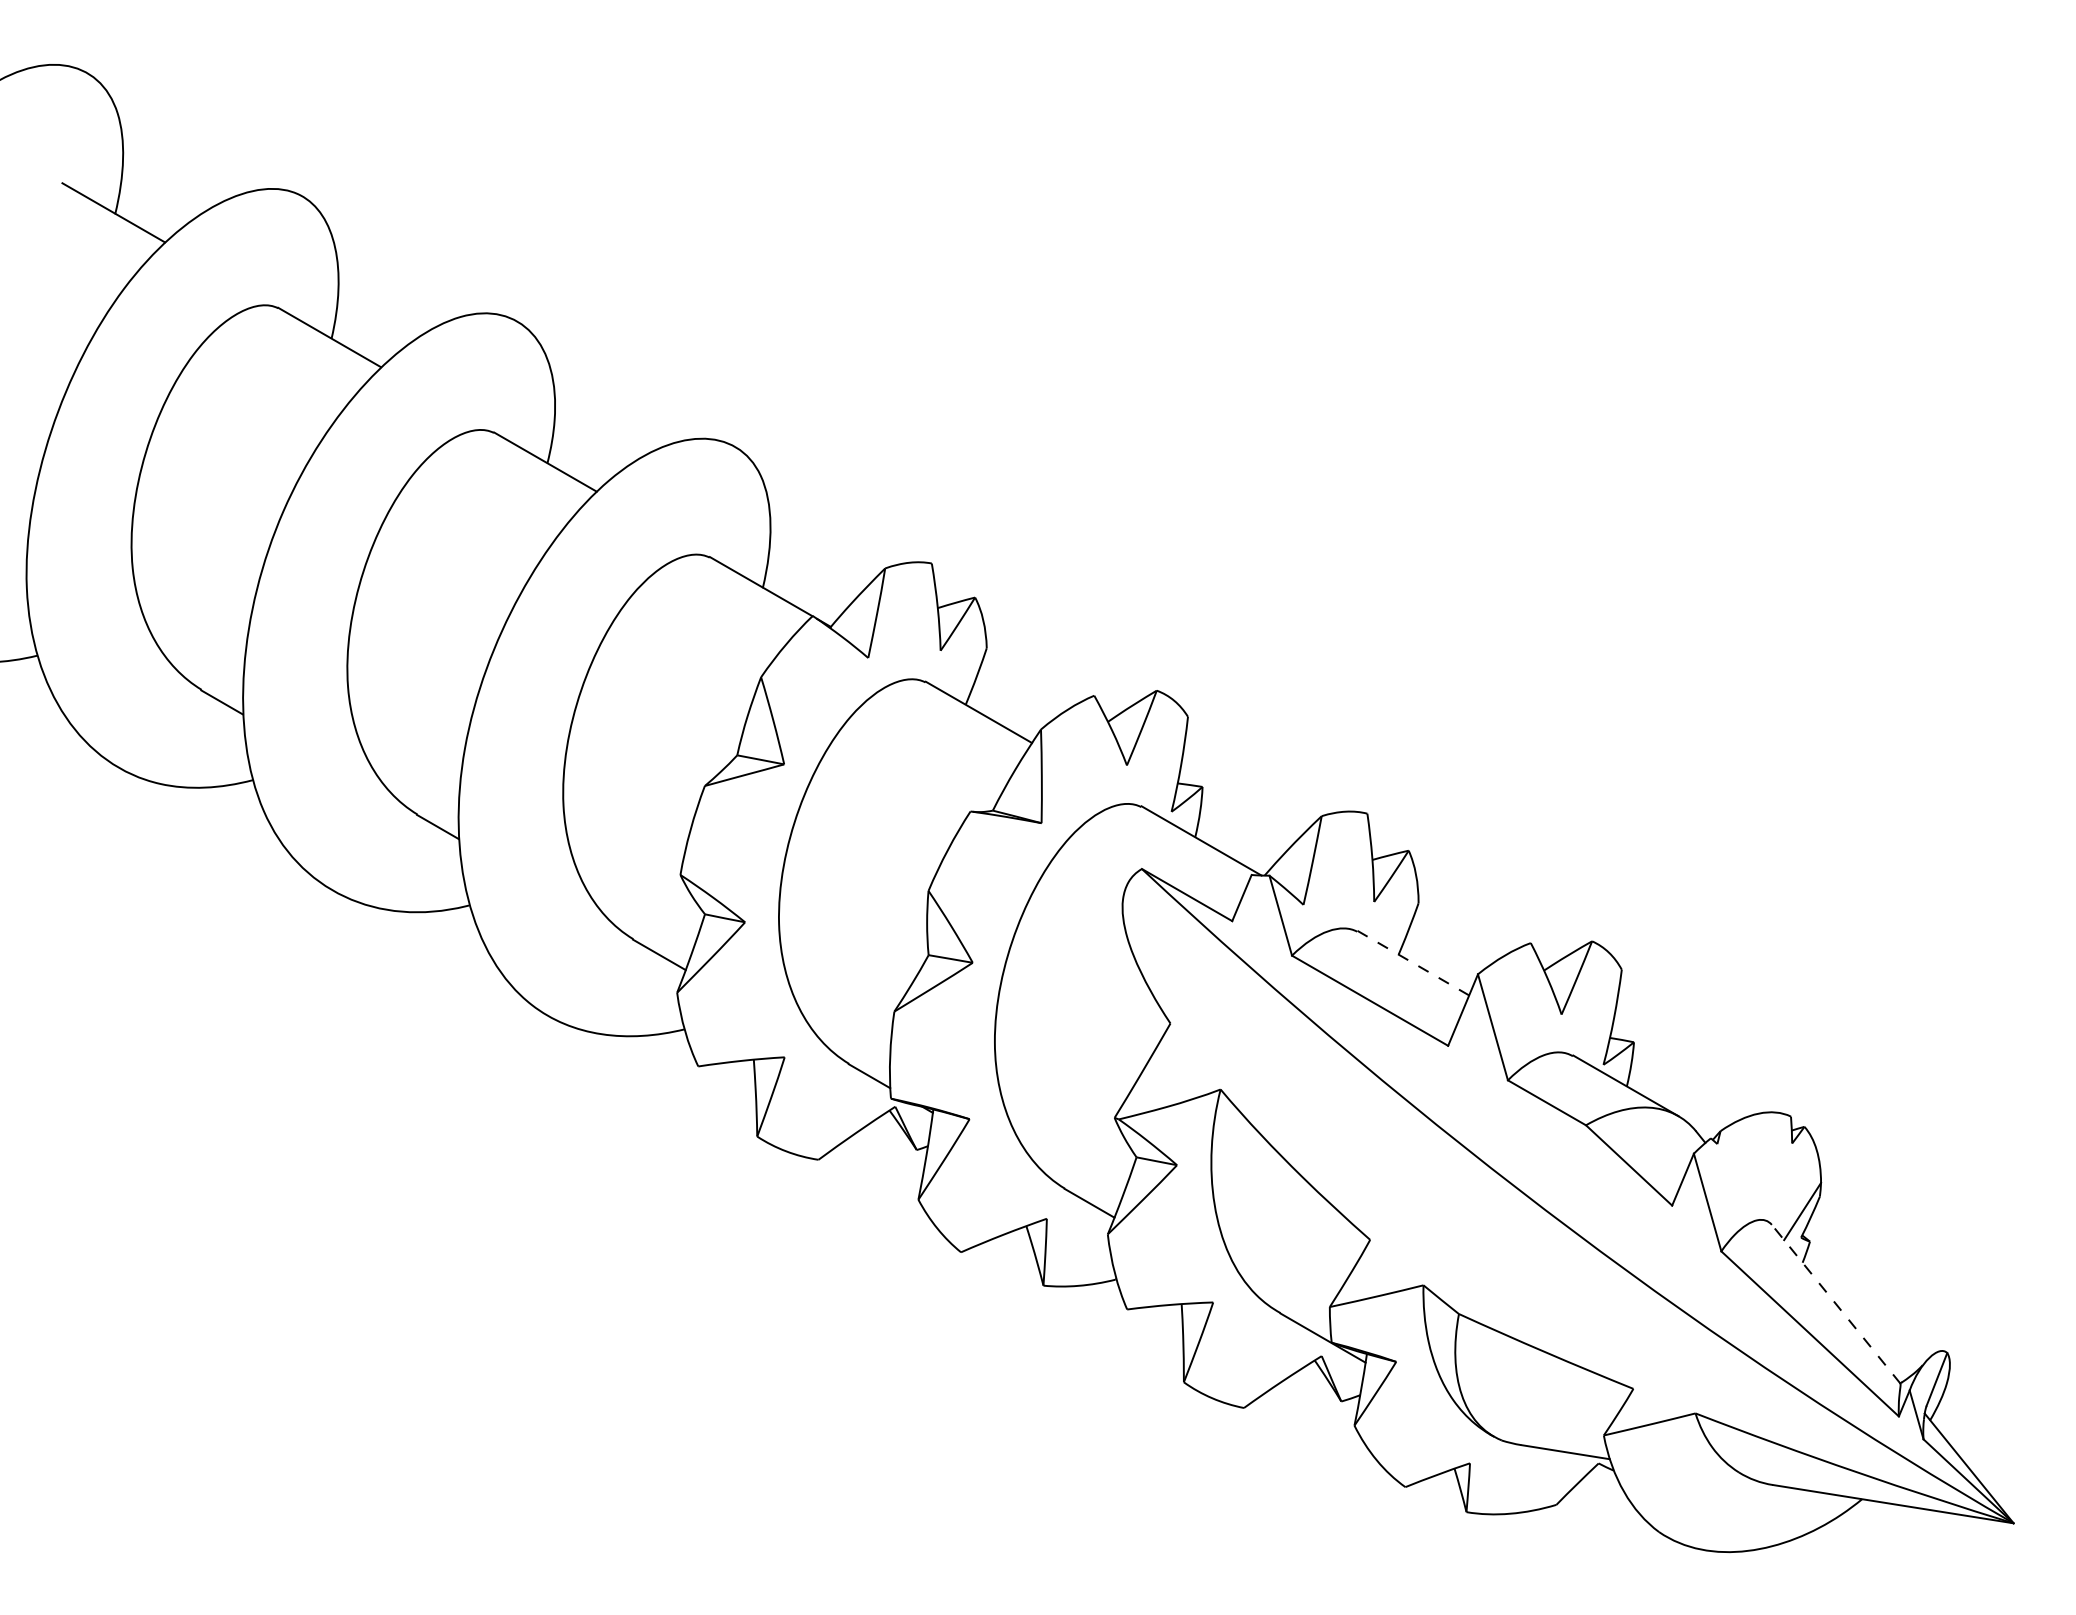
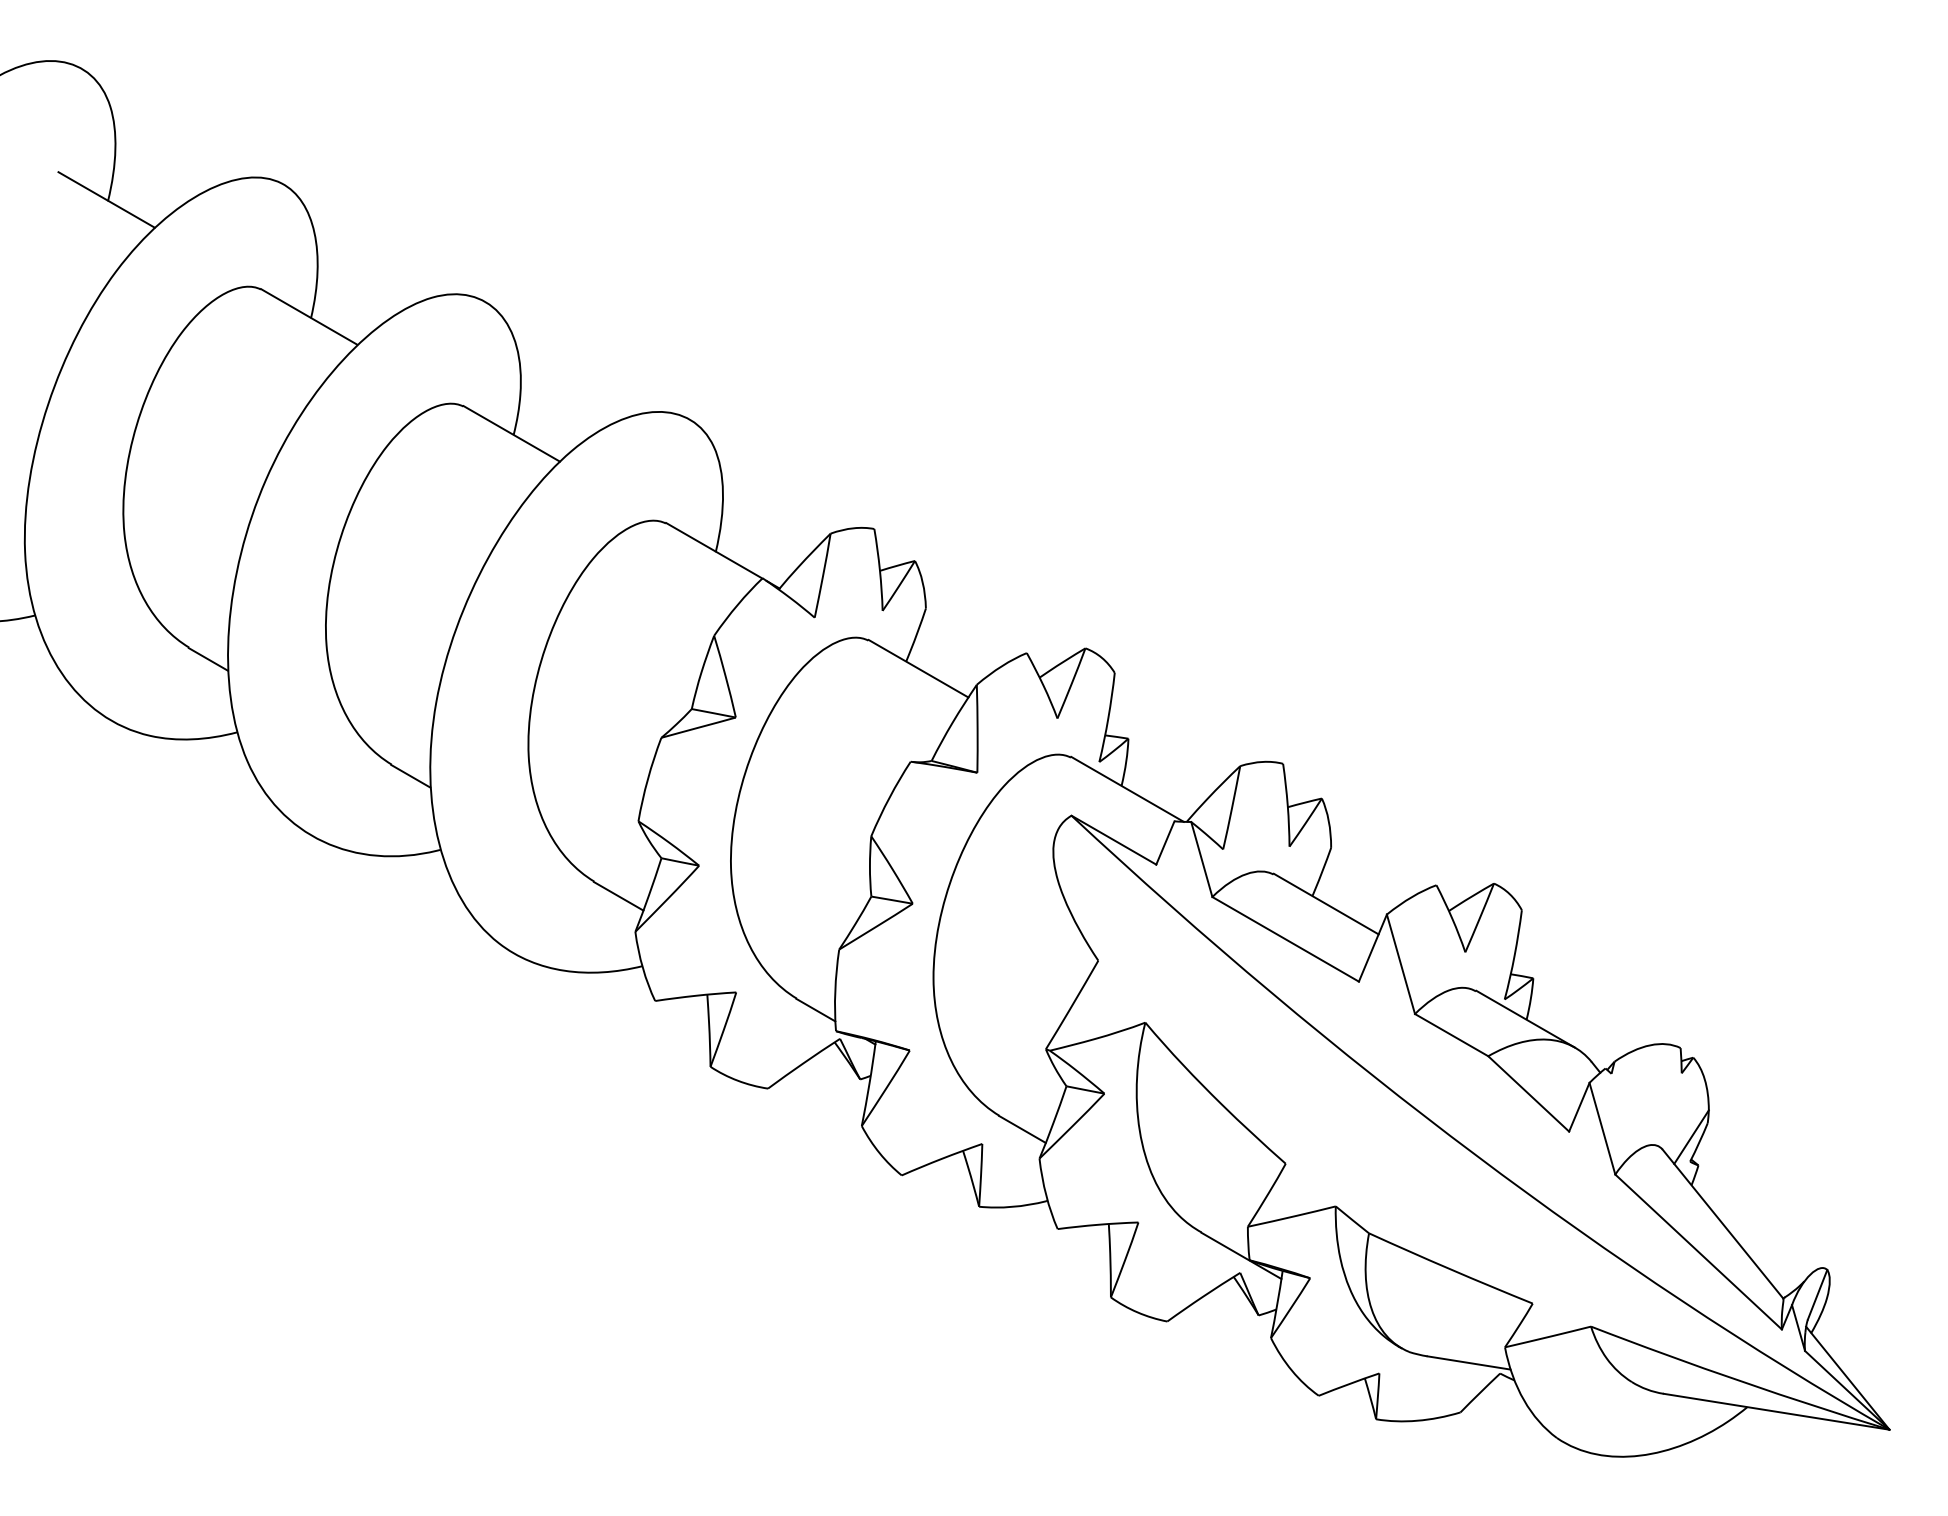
line: (1413, 963) -> (1326, 904), dashed -> solid
line: (1836, 1304) -> (1723, 1224), dashed -> solid

